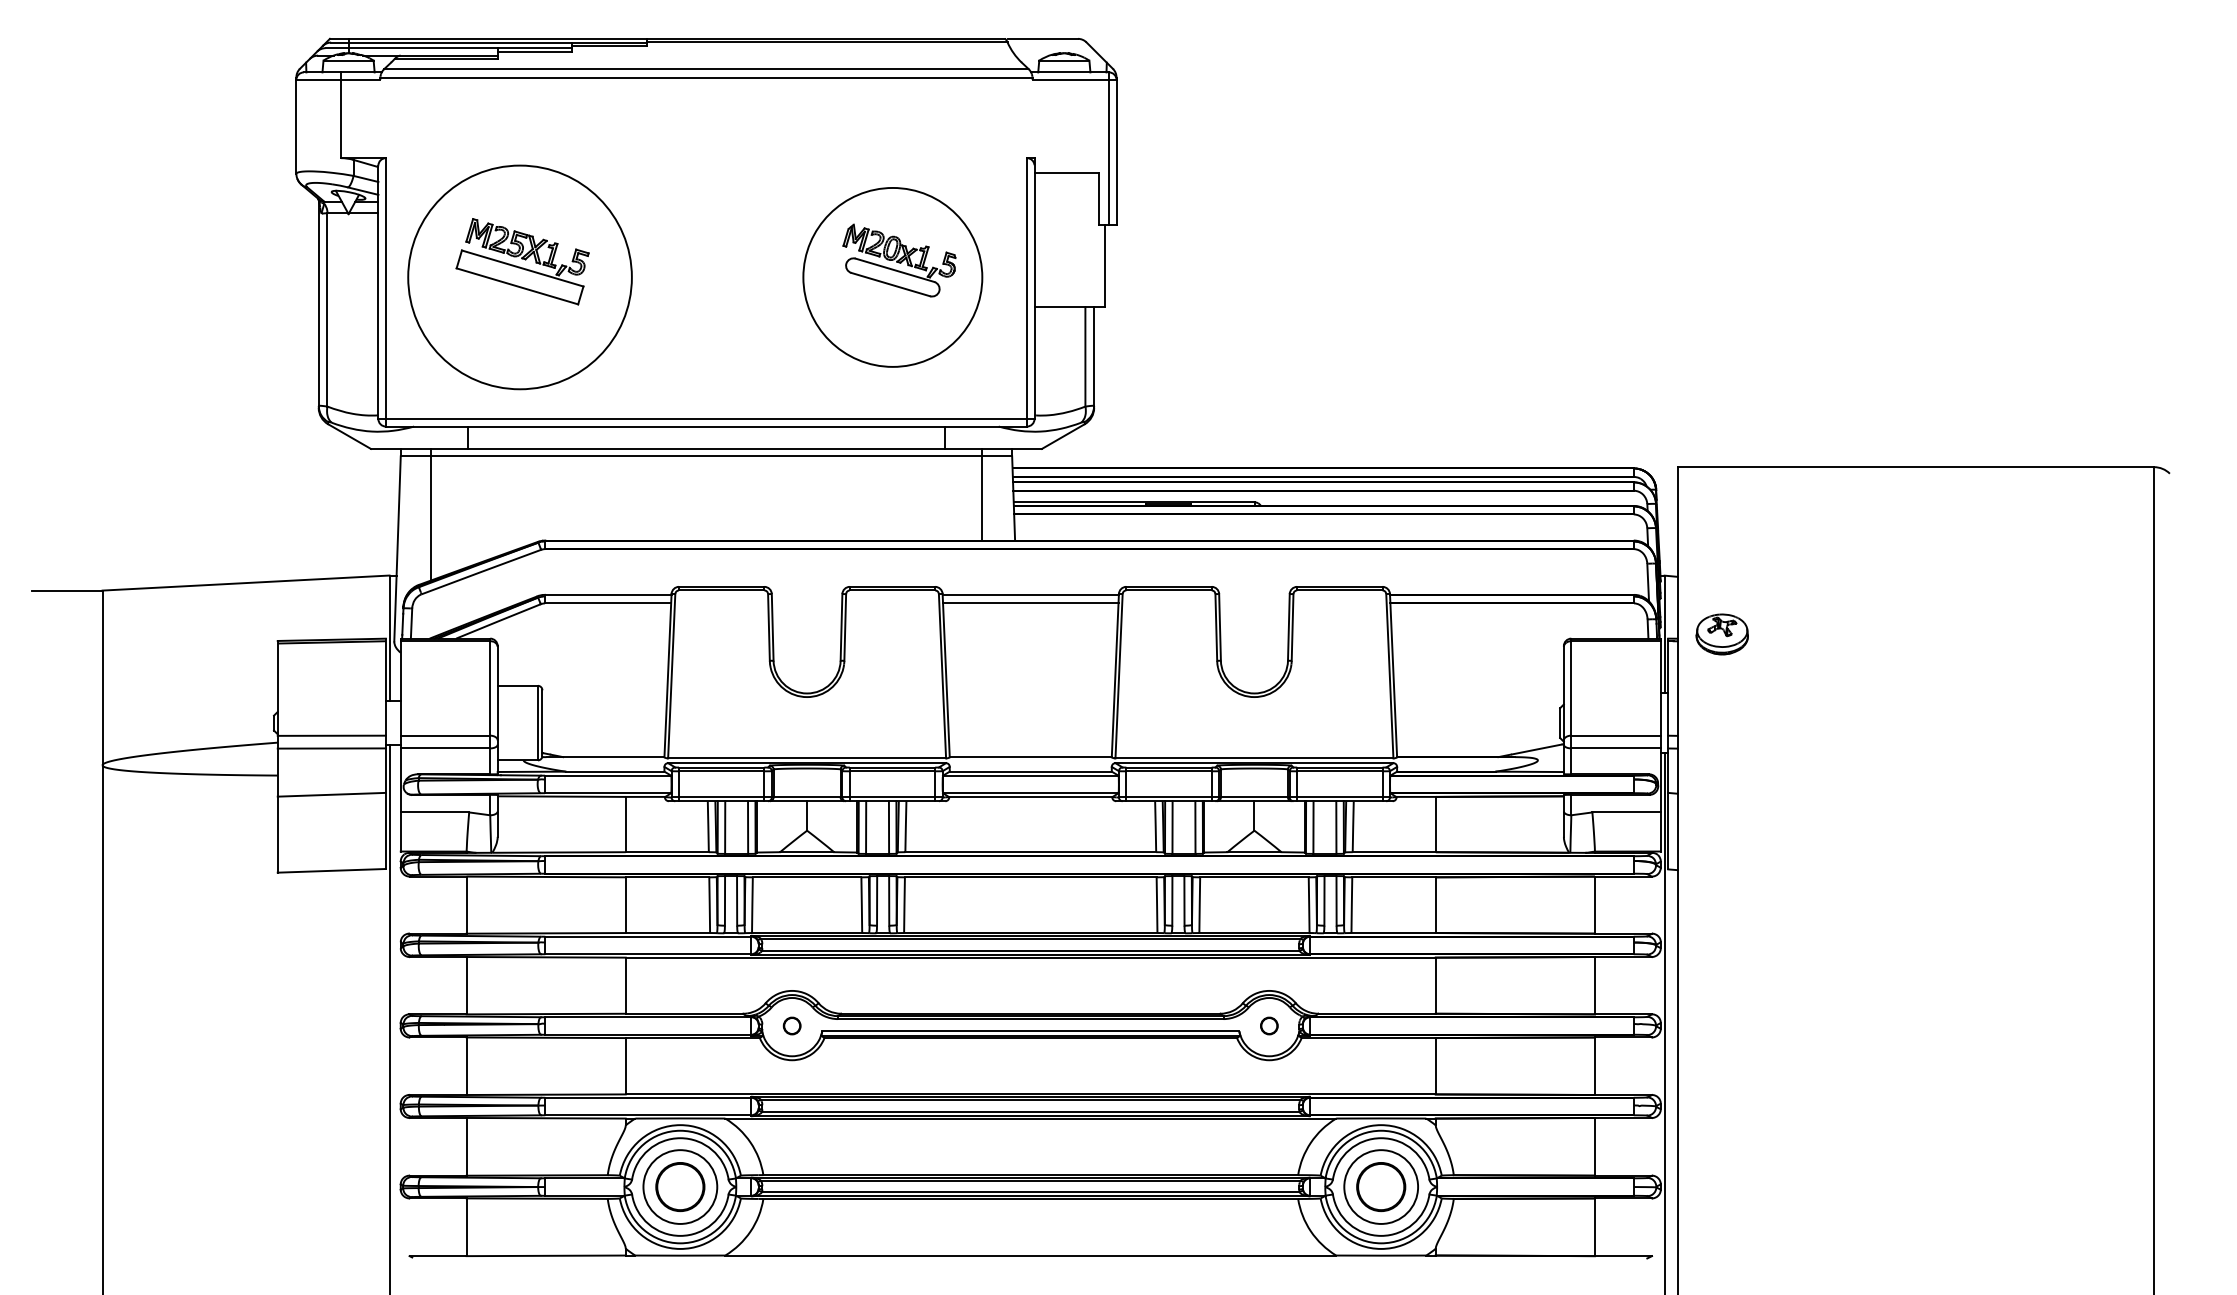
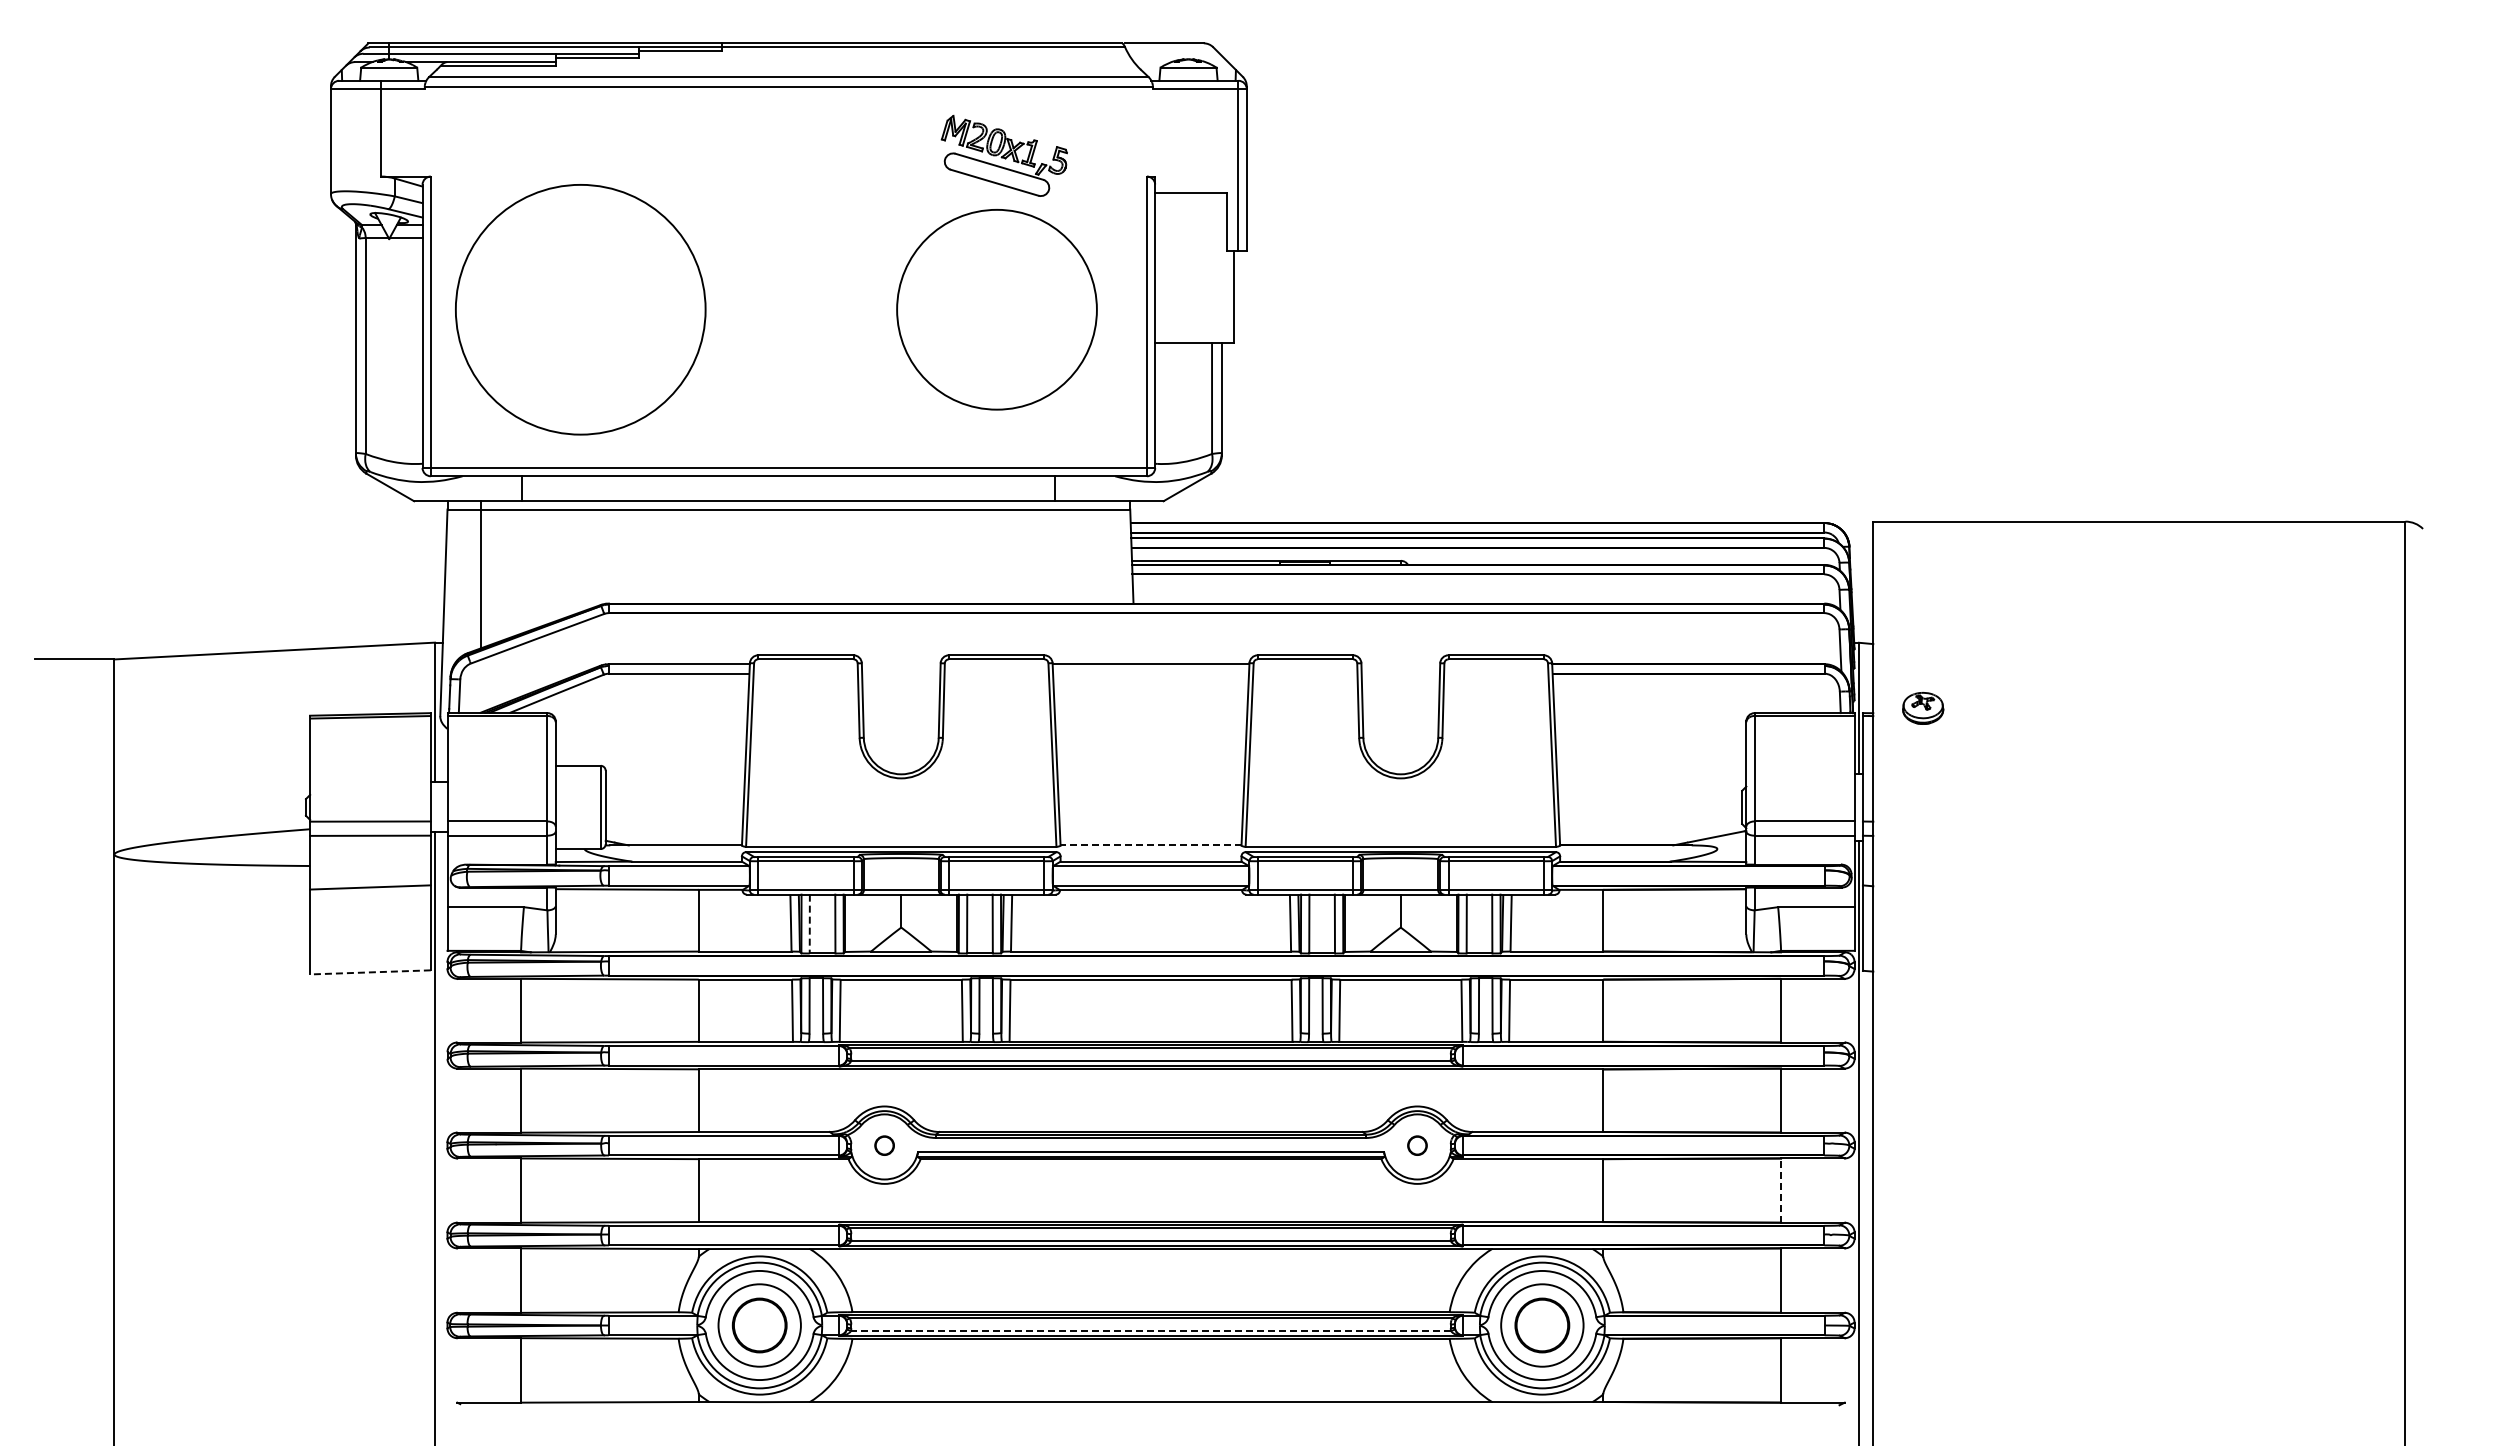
part: (898, 260) -> (1003, 155), moved
part: (522, 261) -> (583, 291), removed
line: (981, 494) -> (1096, 552), removed
line: (1031, 603) -> (1151, 673), removed
part: (1721, 634) -> (1922, 708), size x0.7
line: (1030, 757) -> (1150, 845), solid -> dashed
line: (724, 827) -> (809, 924), solid -> dashed
line: (331, 870) -> (370, 972), solid -> dashed
line: (1595, 1066) -> (1781, 1190), solid -> dashed
line: (1030, 1191) -> (1150, 1330), solid -> dashed

